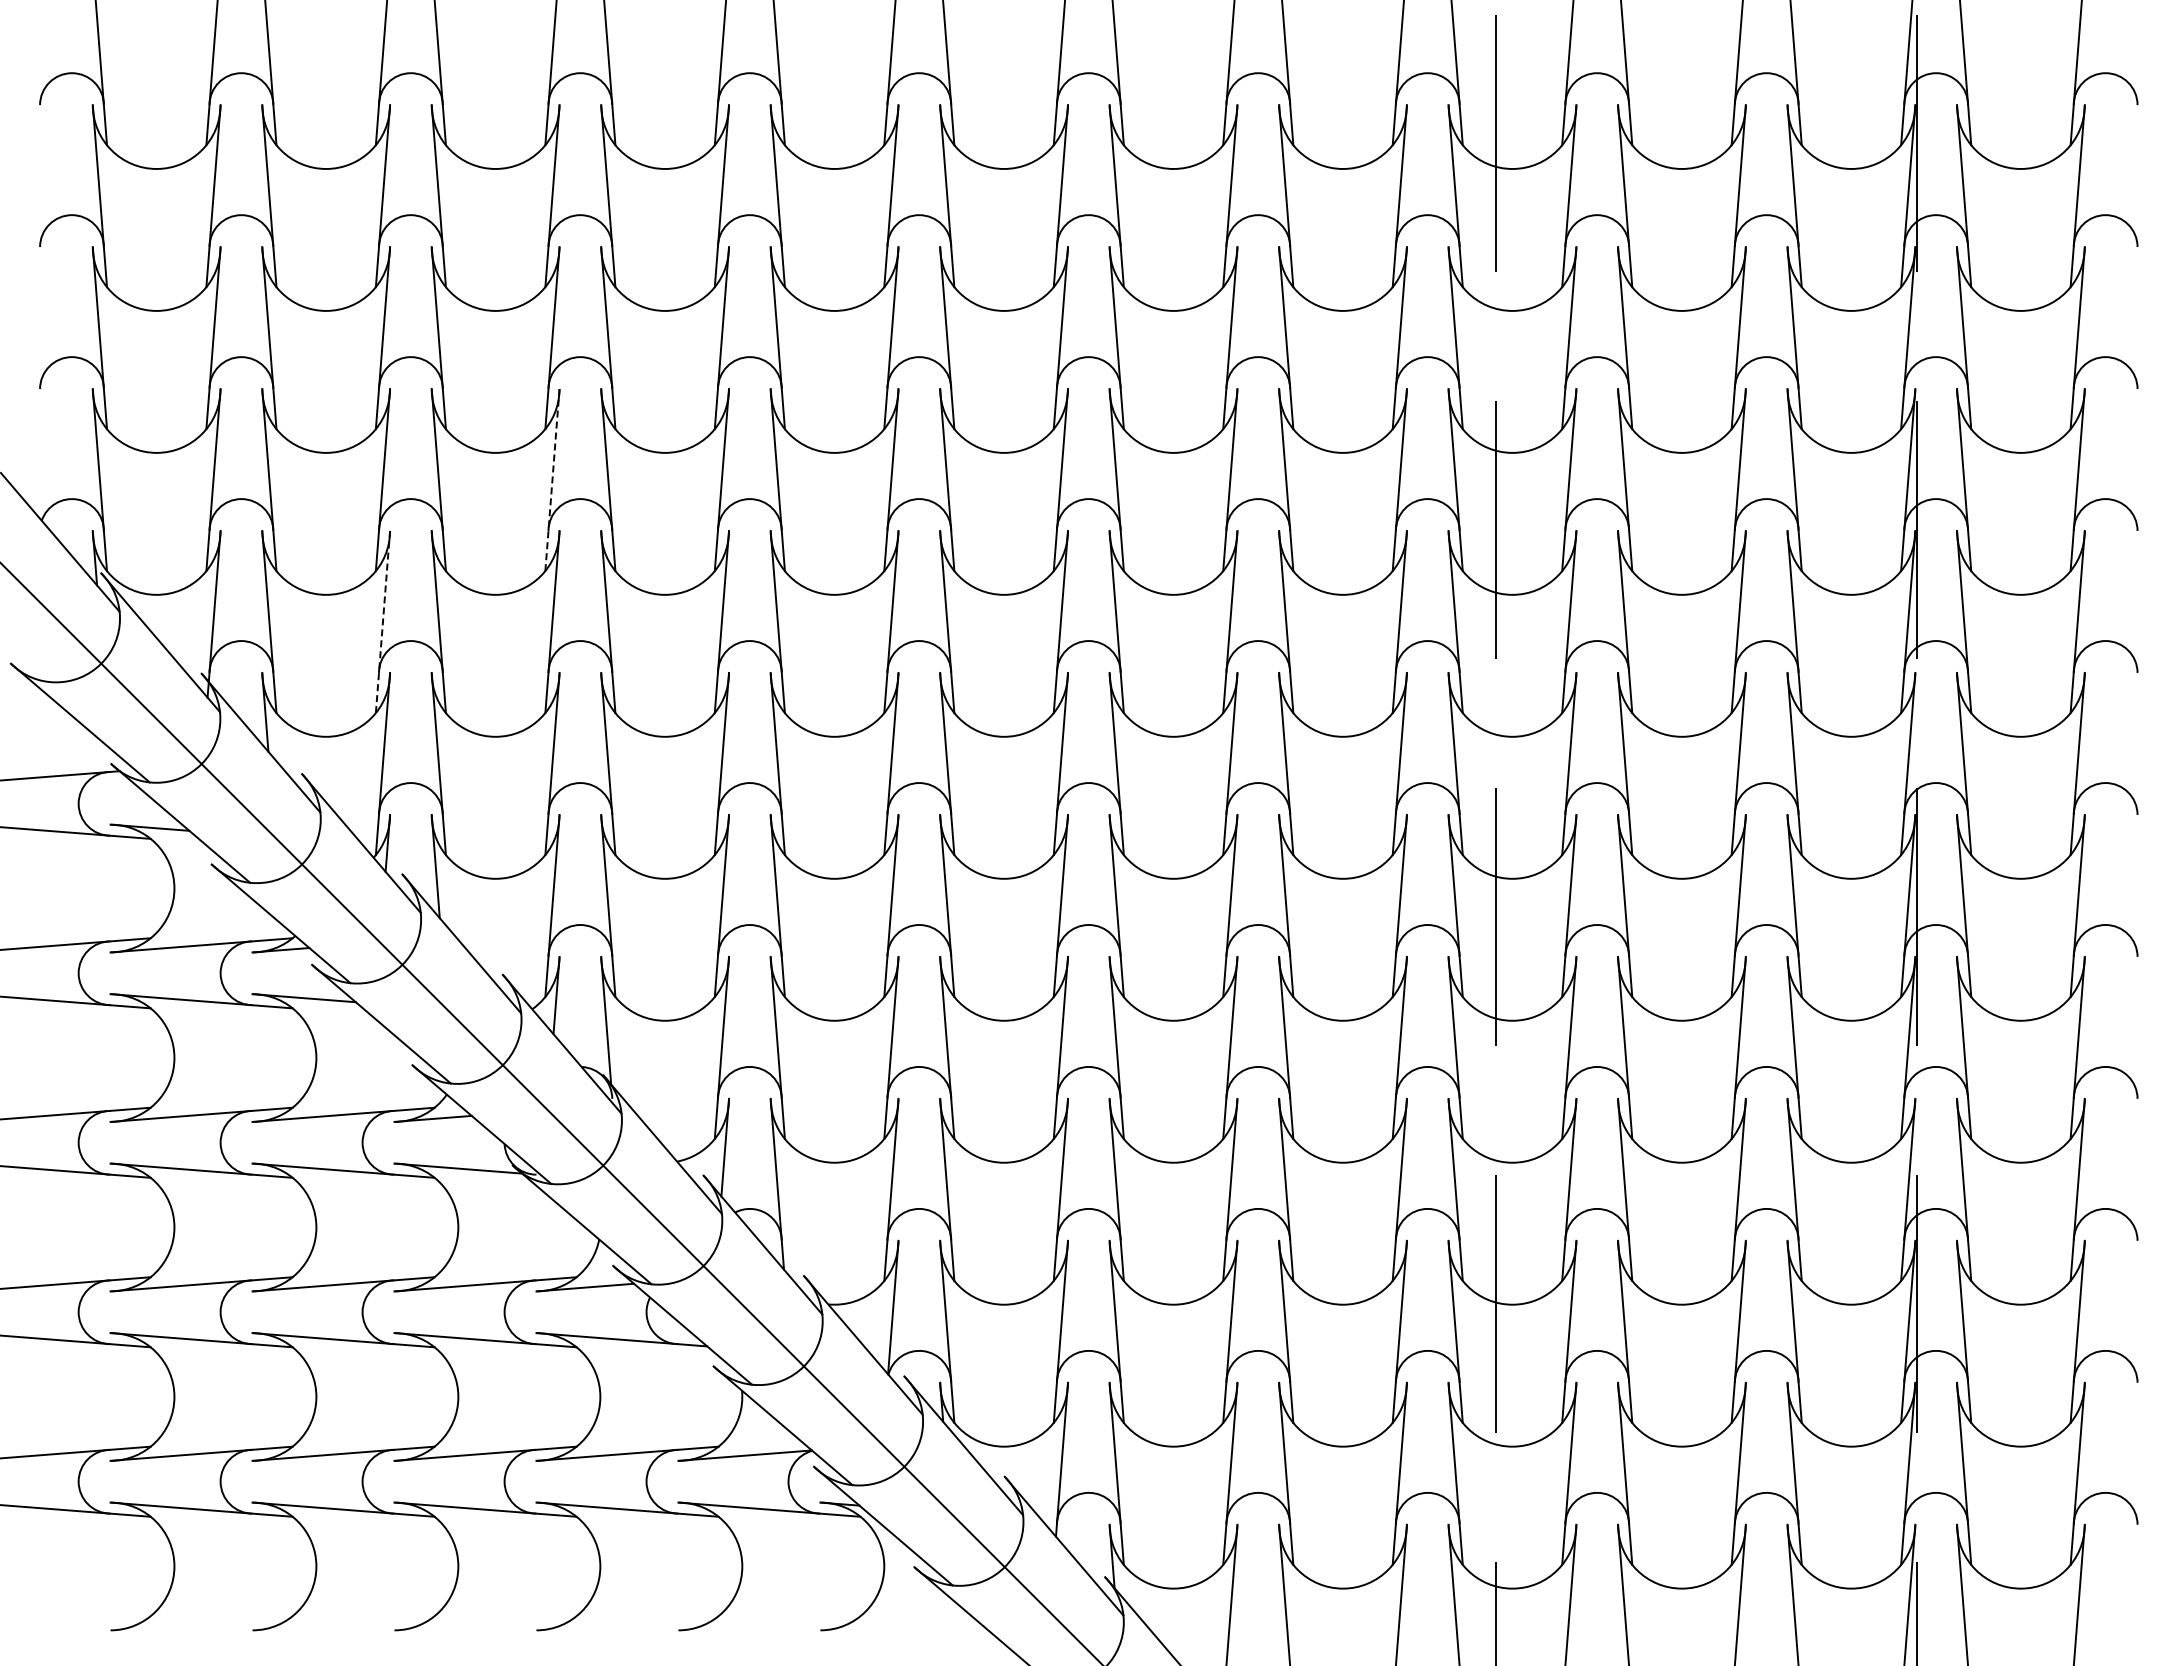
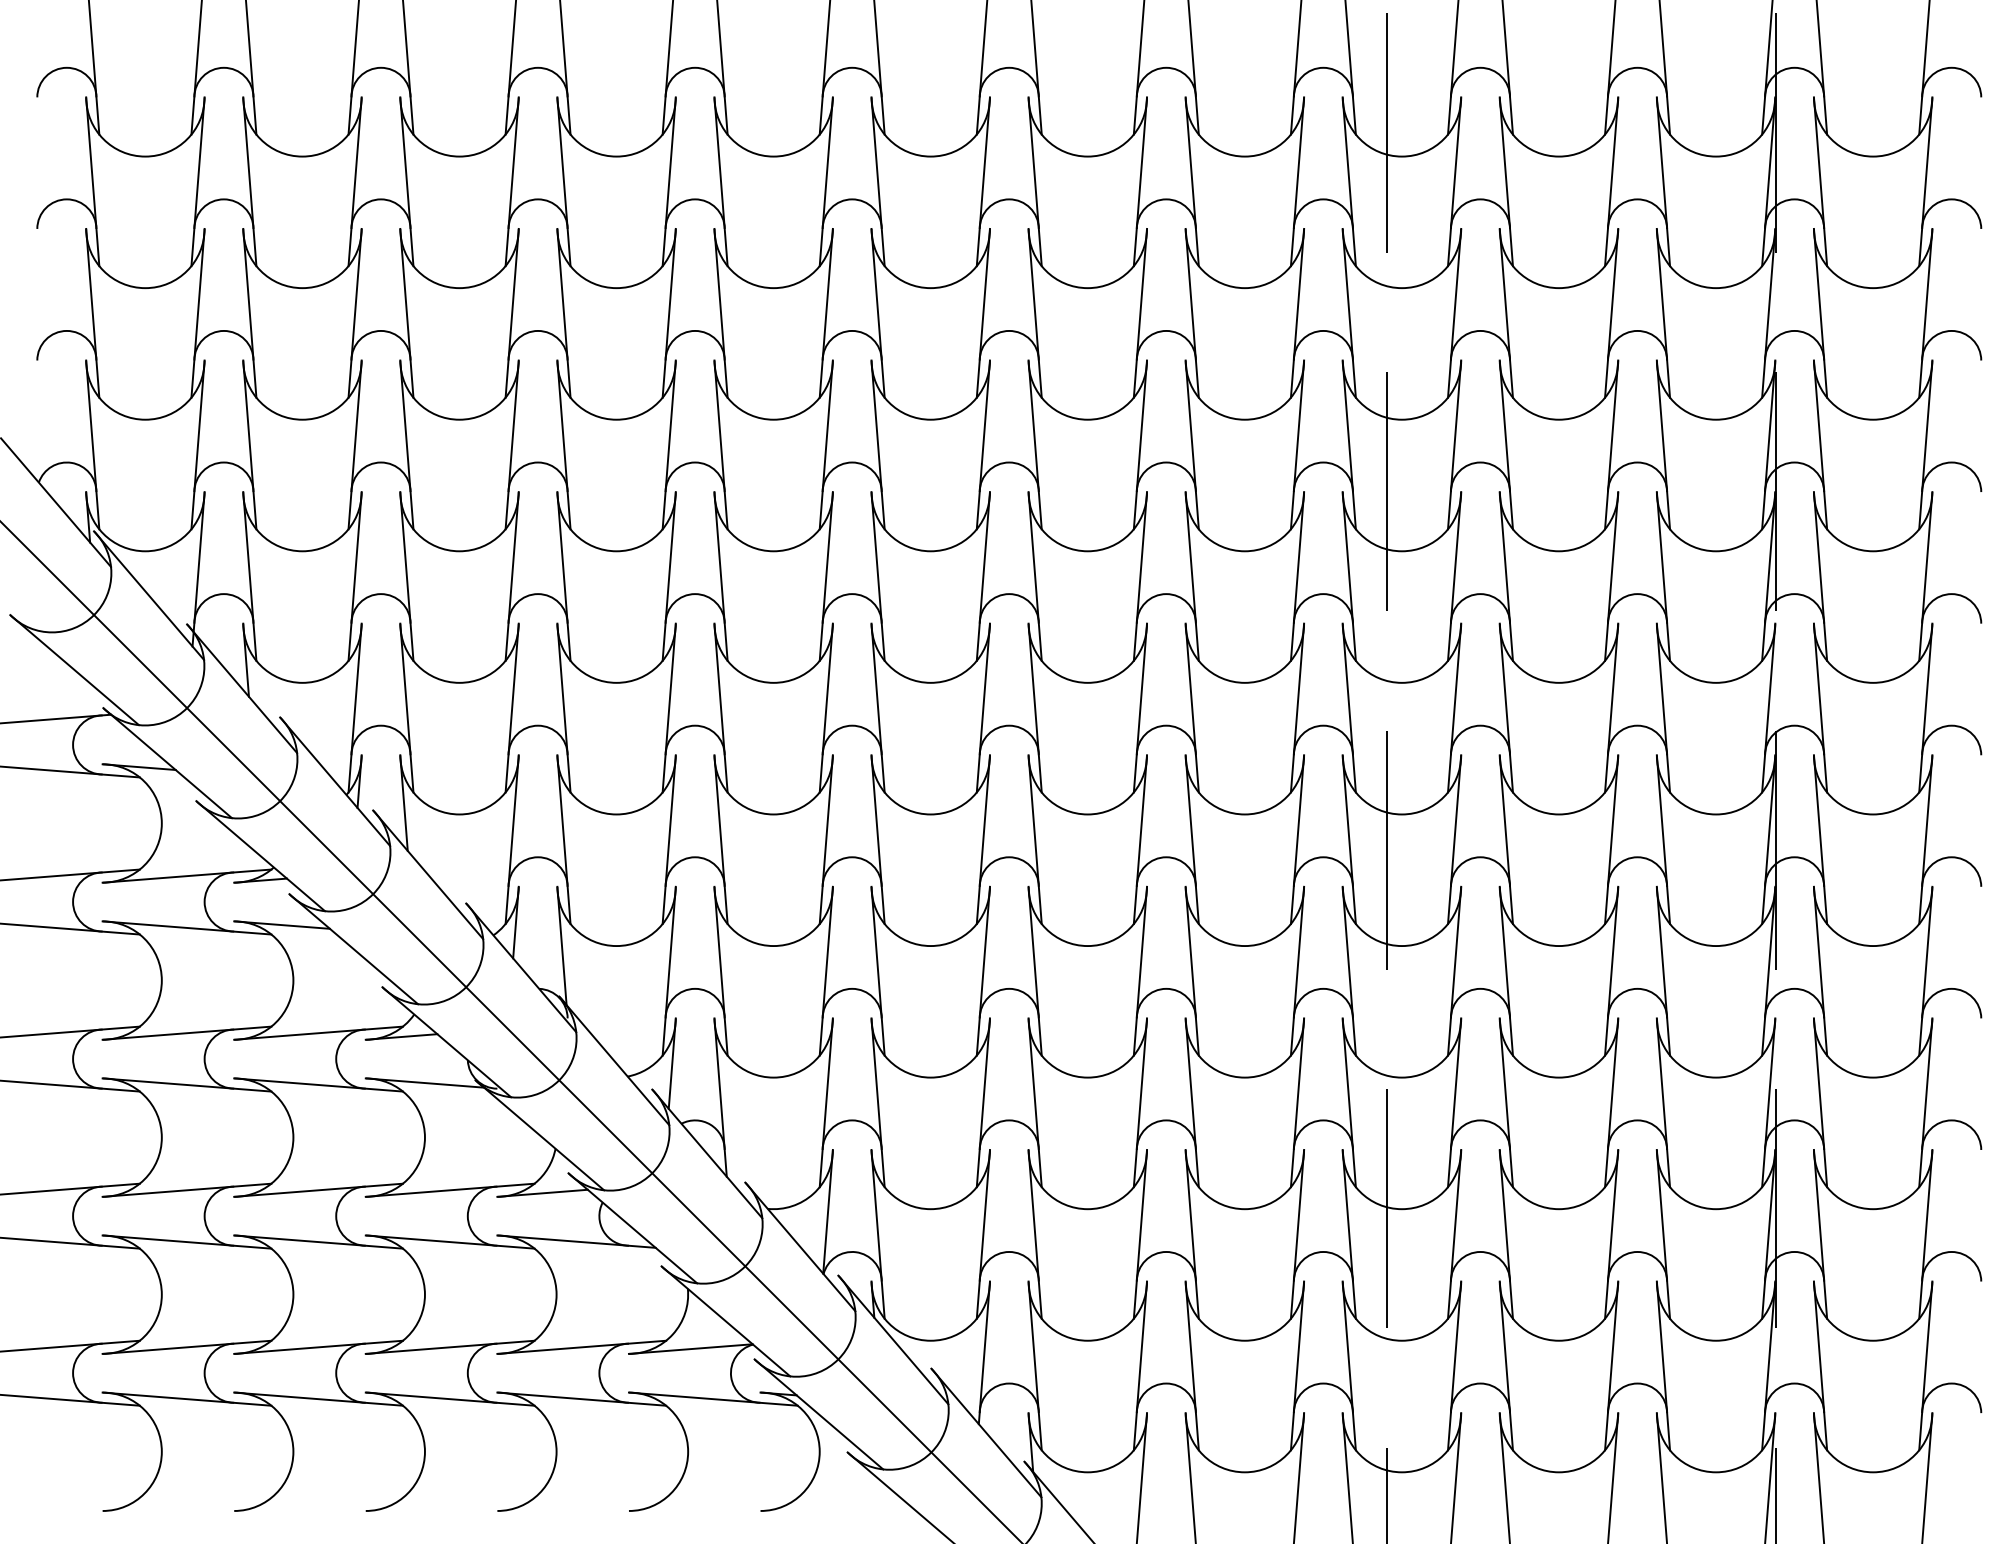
line: (552, 479) -> (512, 444), dashed -> solid
line: (383, 621) -> (355, 575), dashed -> solid

